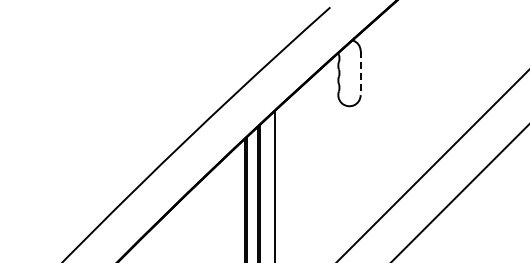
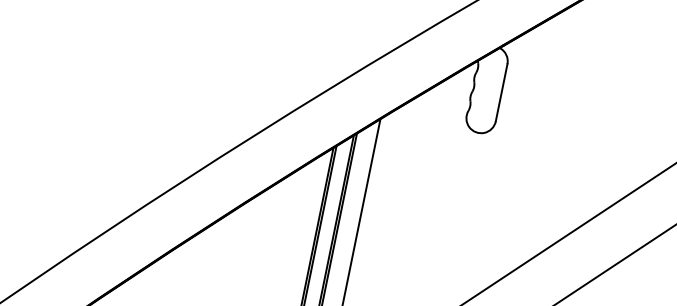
line: (360, 73) -> (501, 93), dashed -> solid

